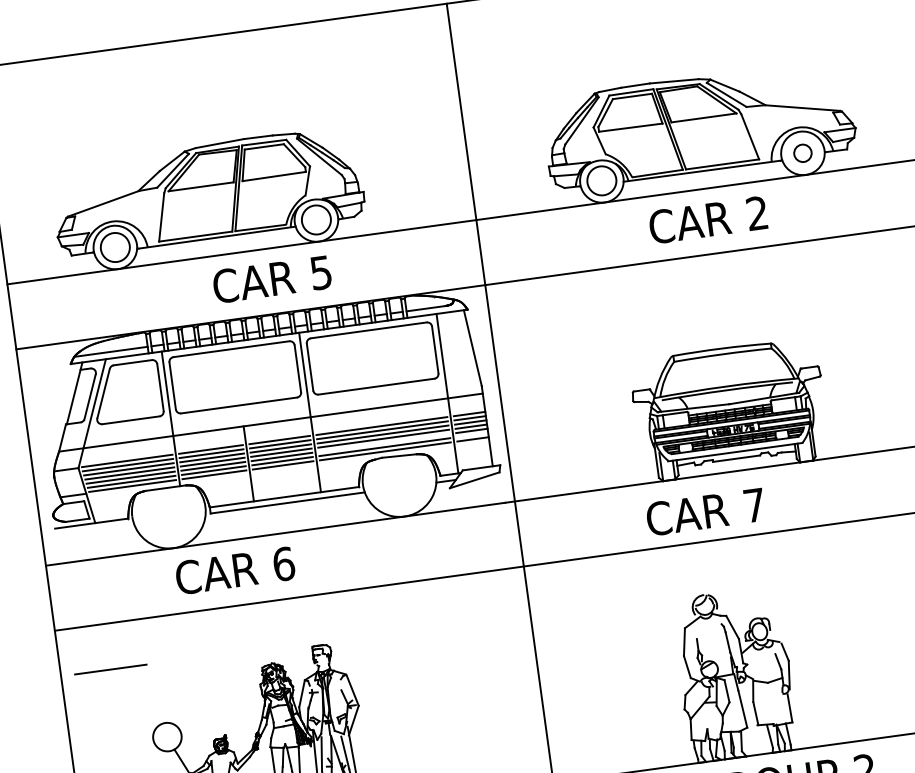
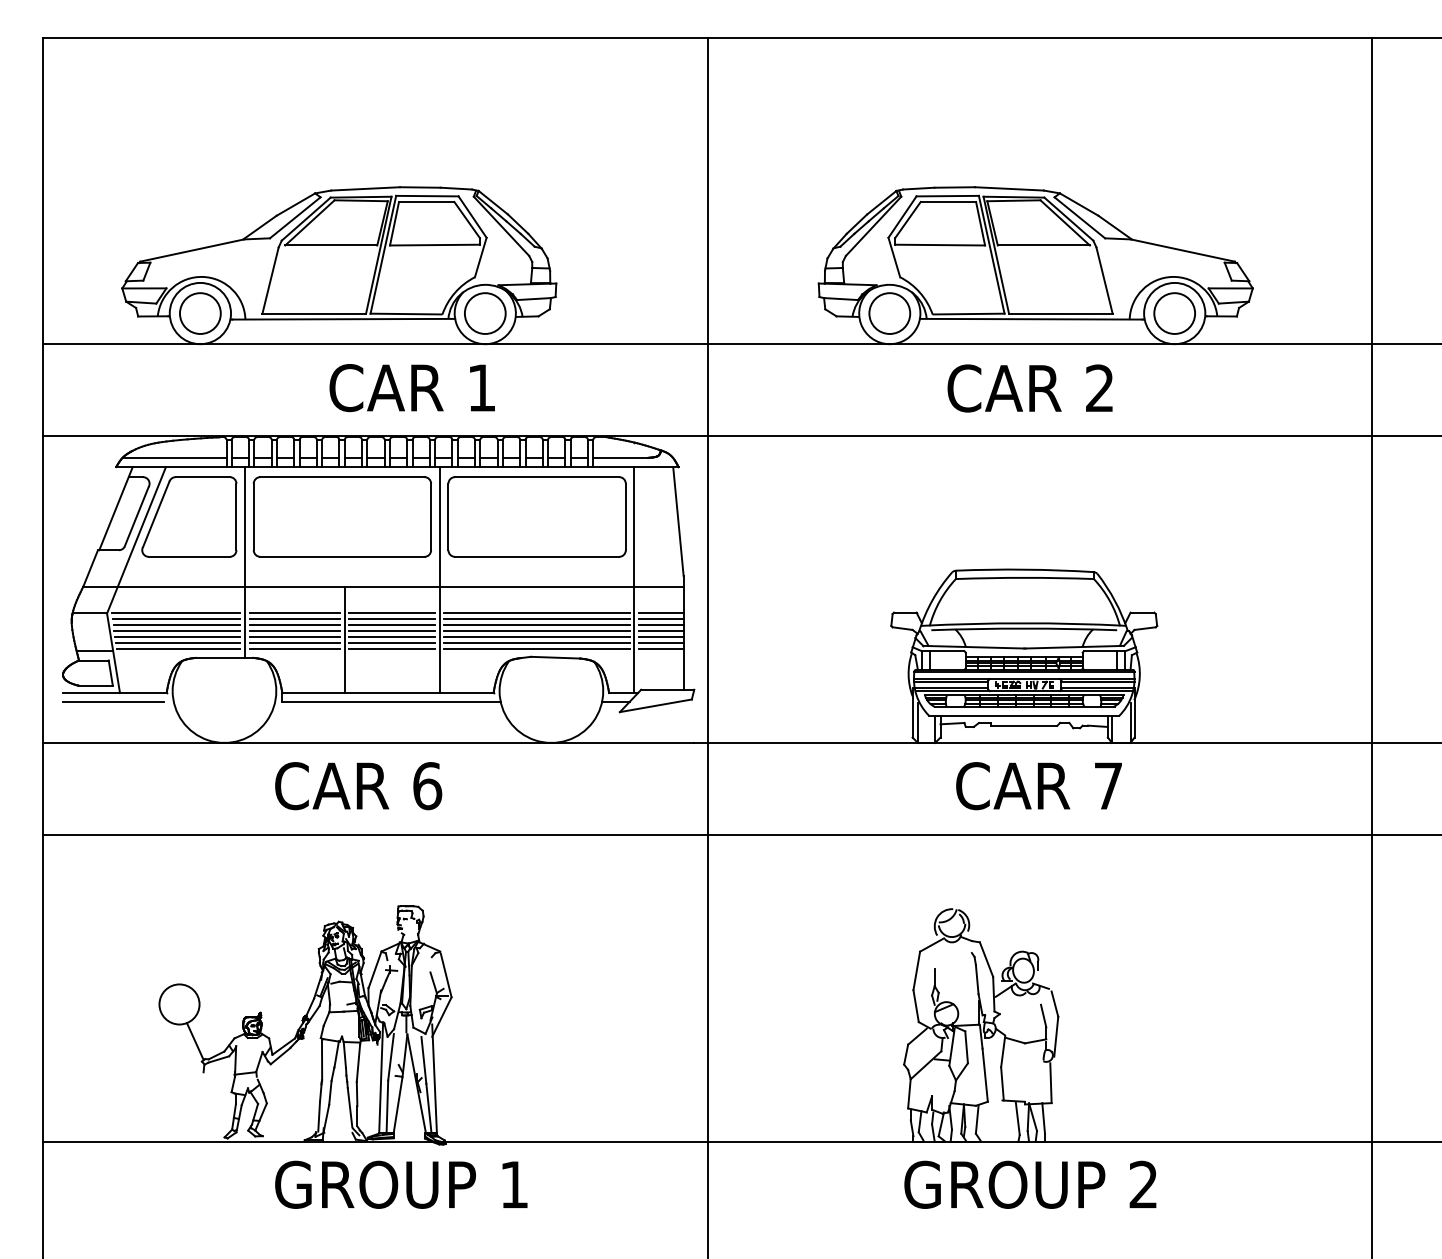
circle: (802, 153) -> (1174, 313), size x1.67
text: (320, 273) -> (481, 388), 5 -> 1
line: (472, 435) -> (661, 642), added
line: (383, 442) -> (536, 636), added
text: (705, 512) -> (1038, 786), moved
text: (235, 571) -> (358, 786), moved
line: (110, 669) -> (113, 701), moved

